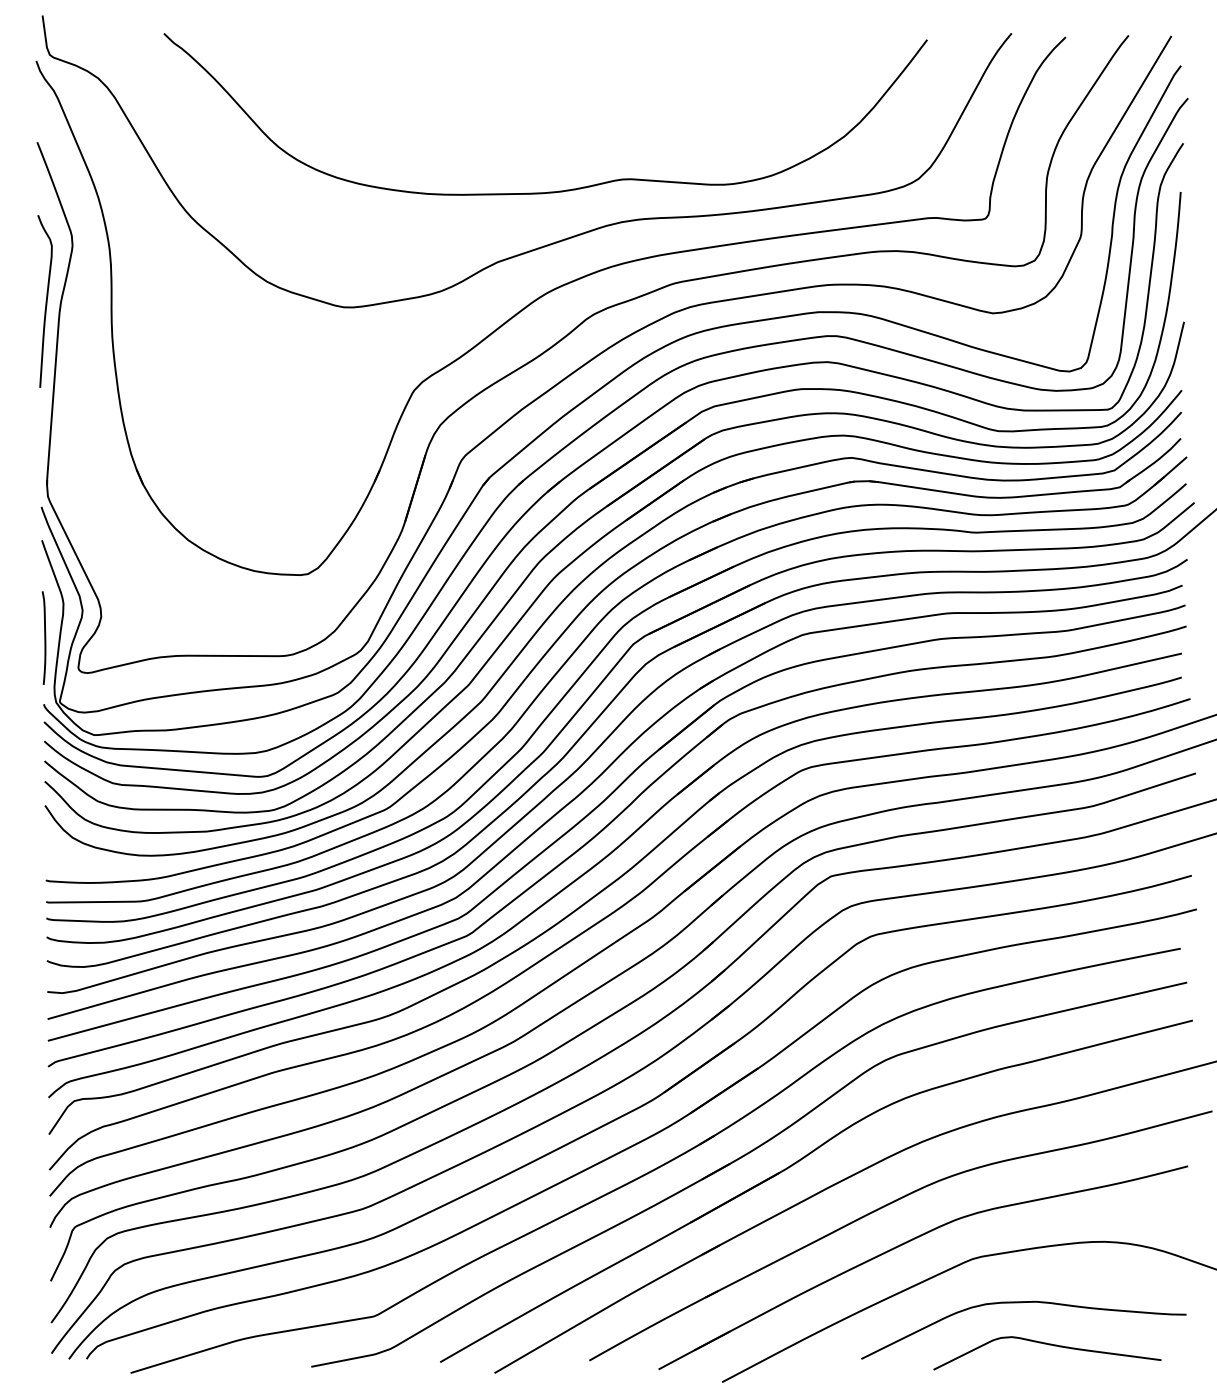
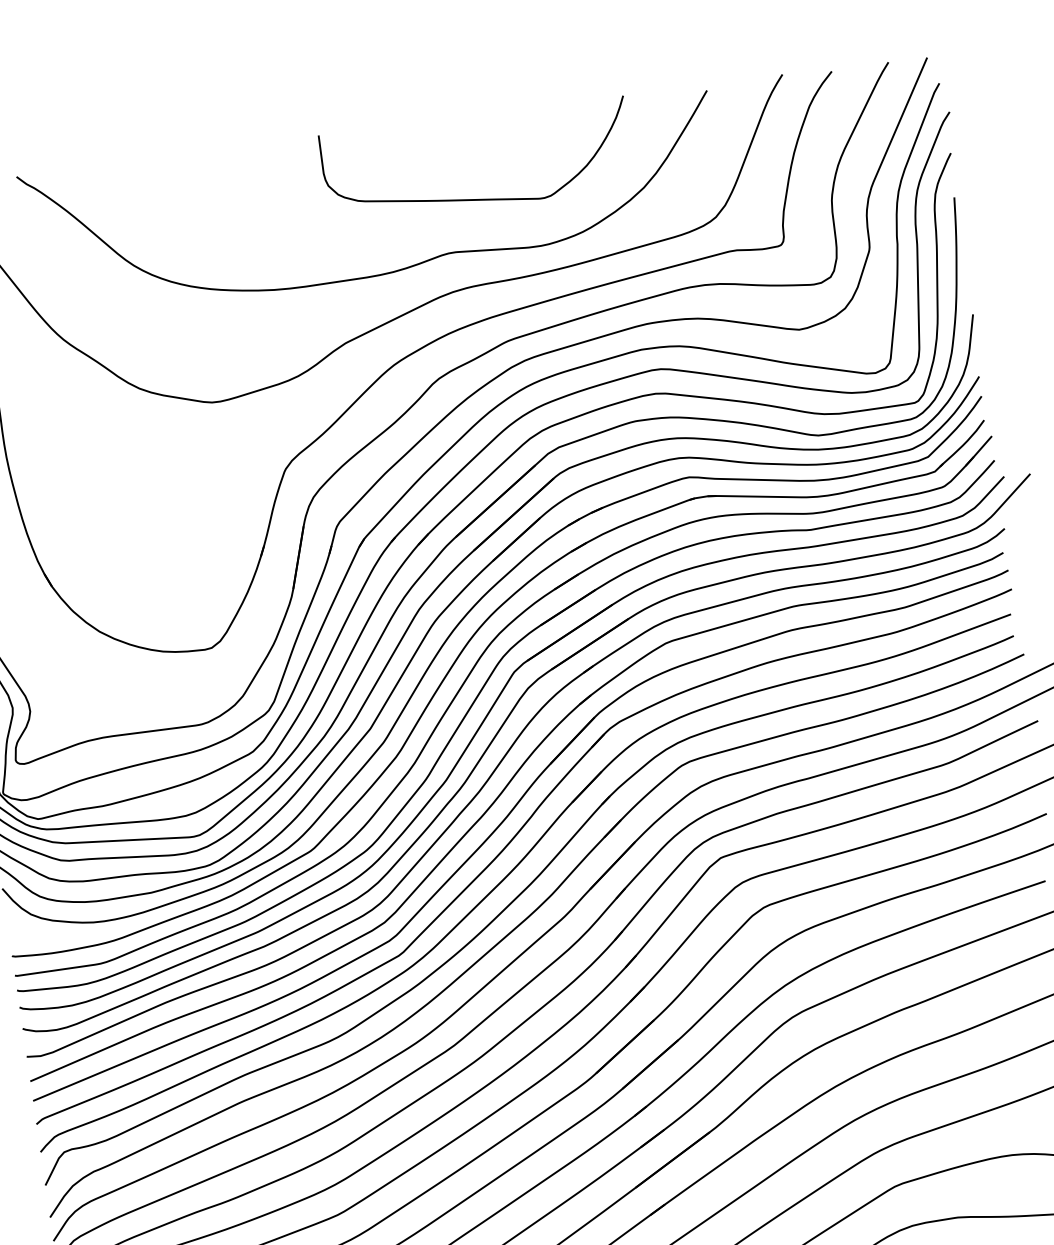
curve: (664, 124) -> (479, 198), added

